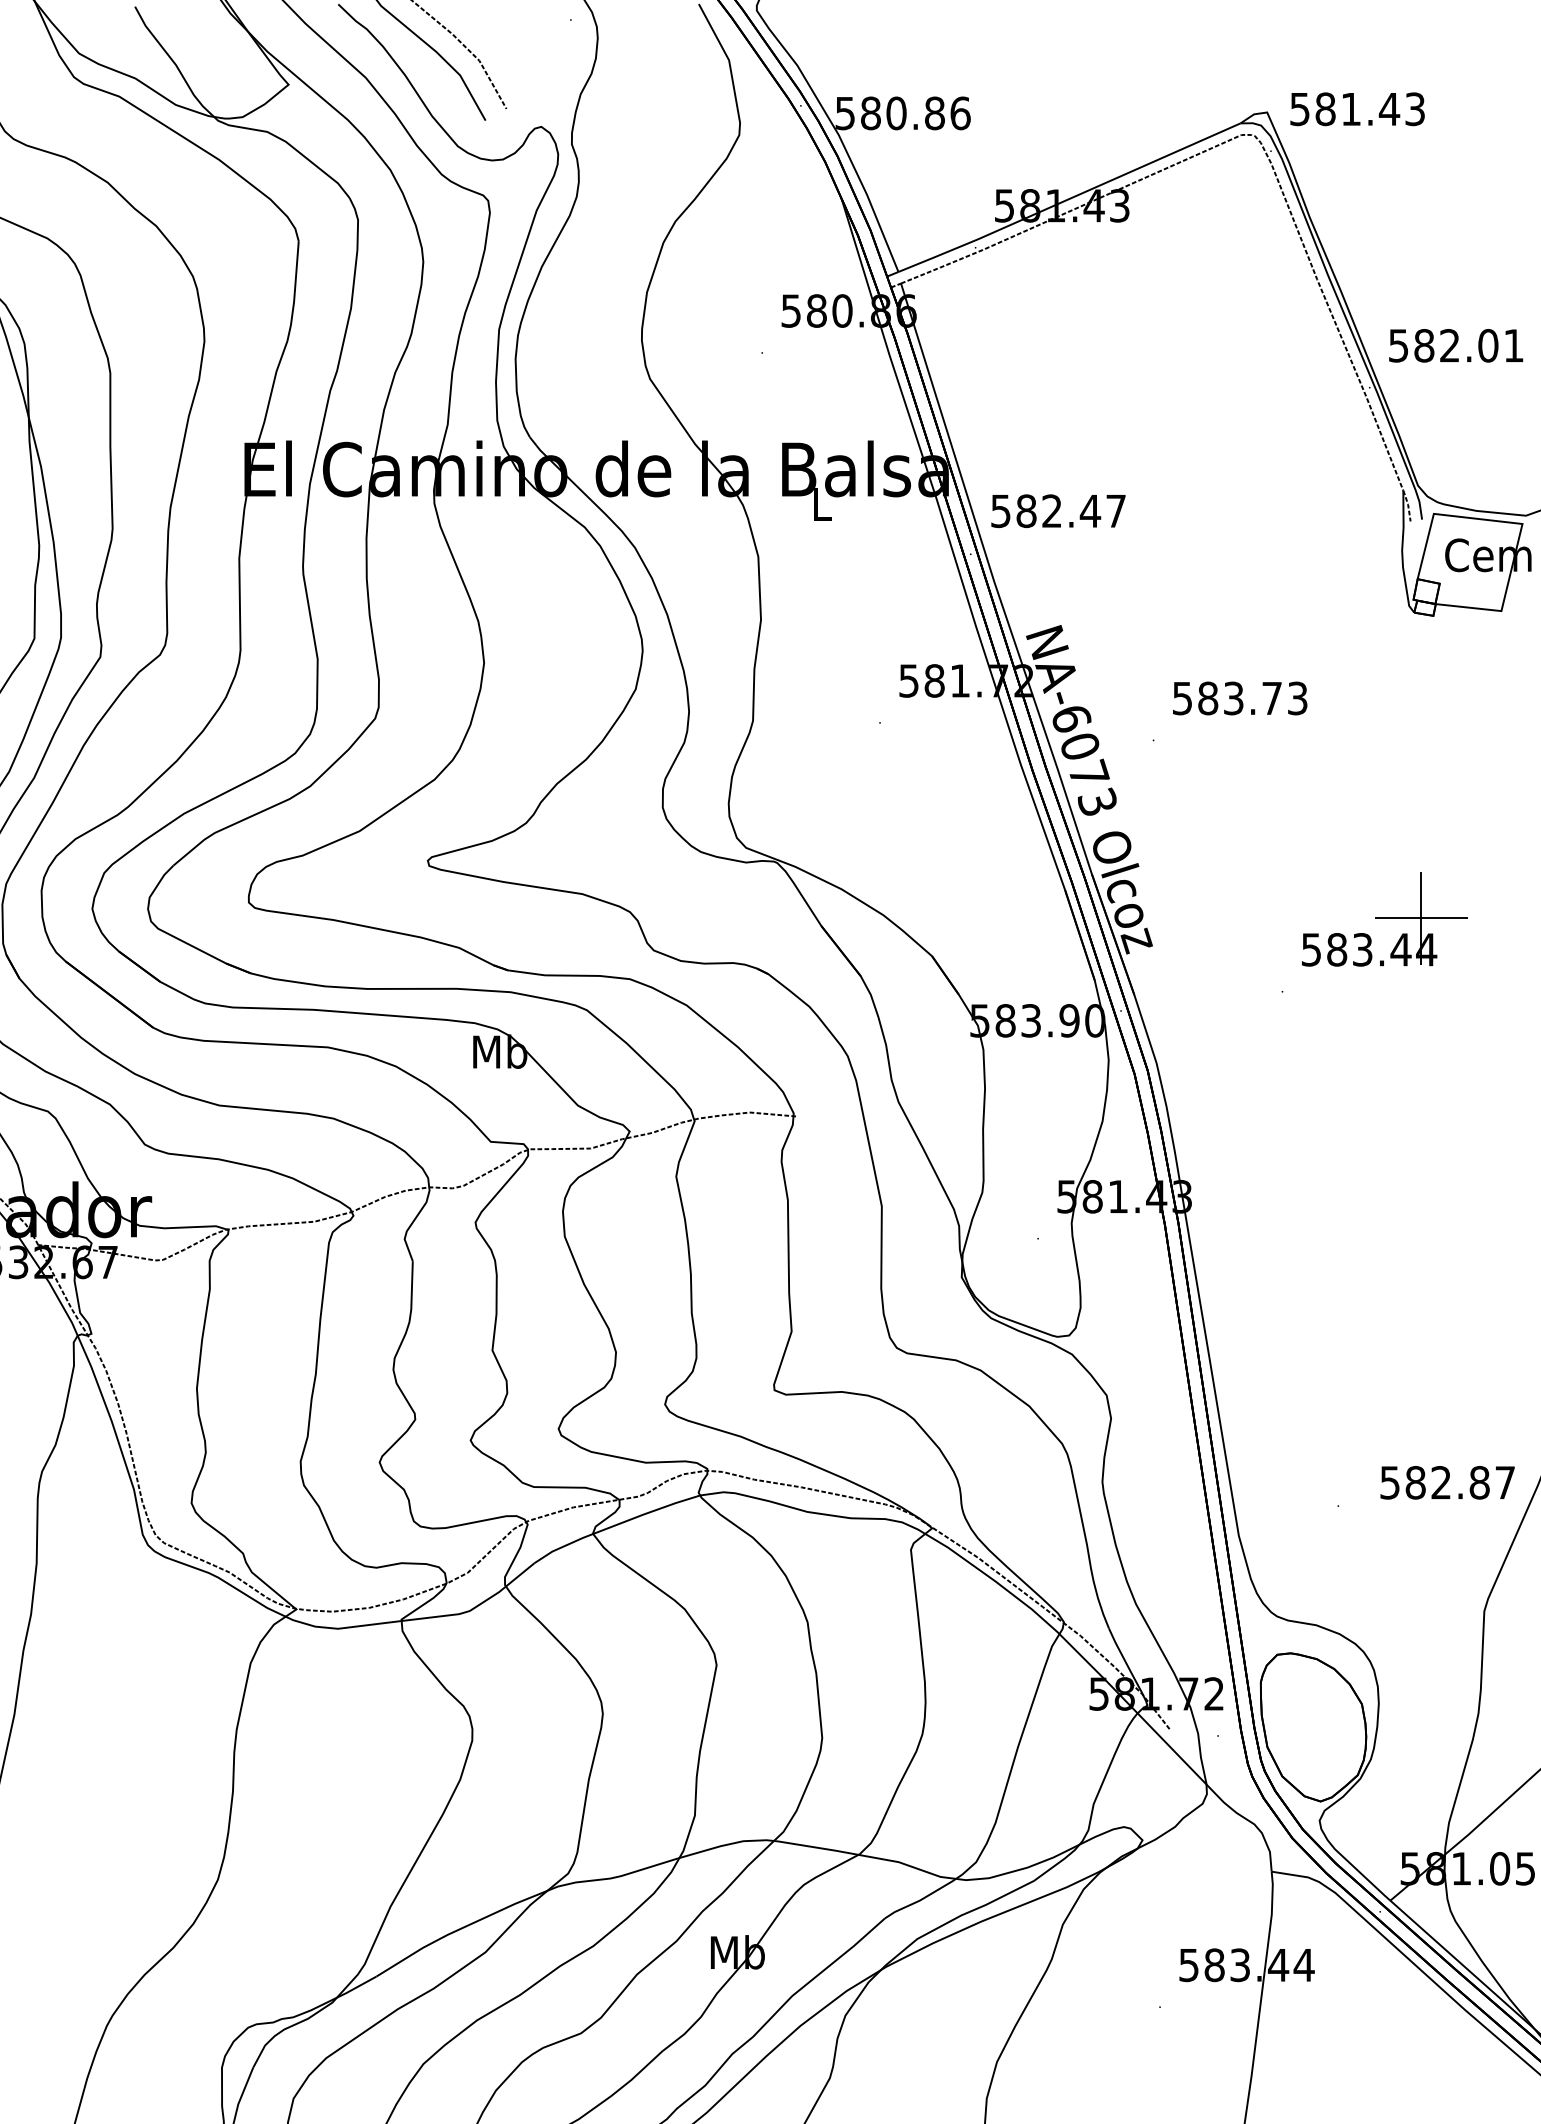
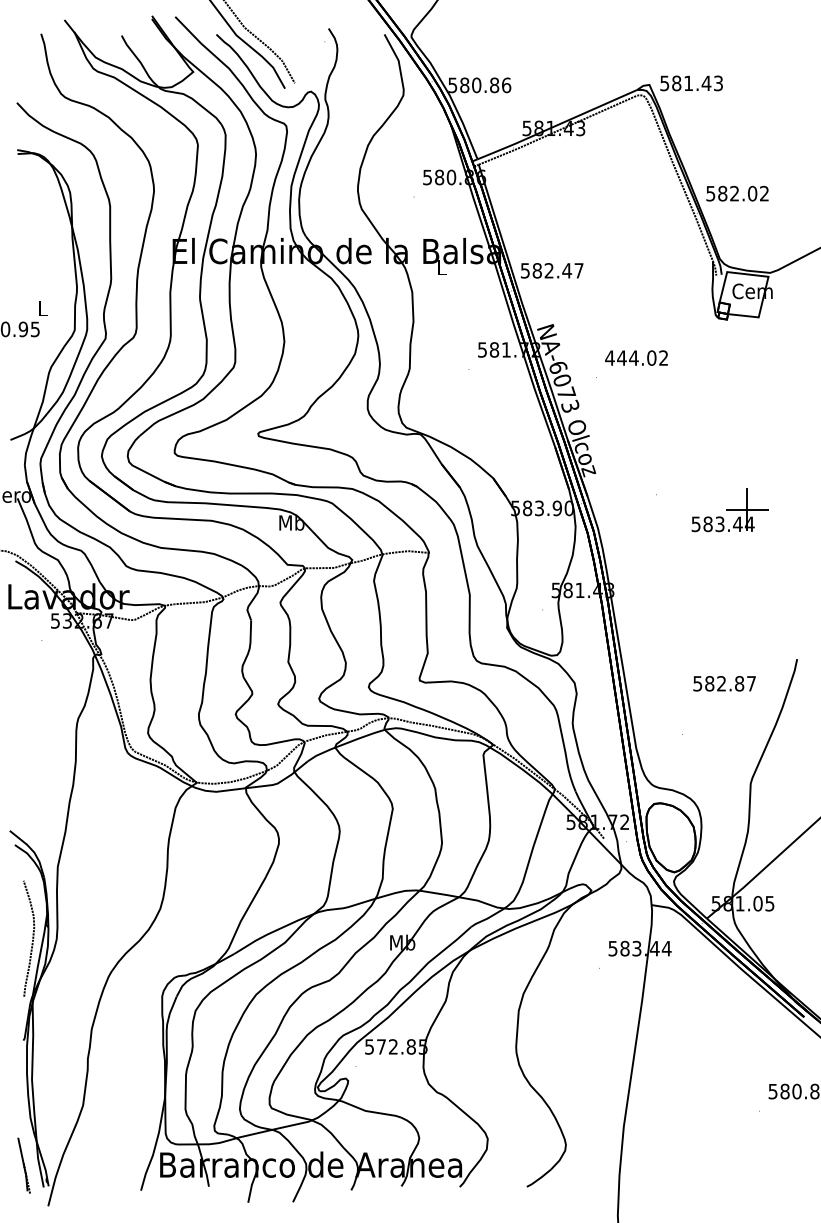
text: (1513, 345) -> (764, 193), 582.01 -> 582.02
text: (1239, 697) -> (636, 357), 583.73 -> 444.02
part: (1383, 920) -> (729, 510), moved
text: (1447, 1482) -> (724, 683), moved

